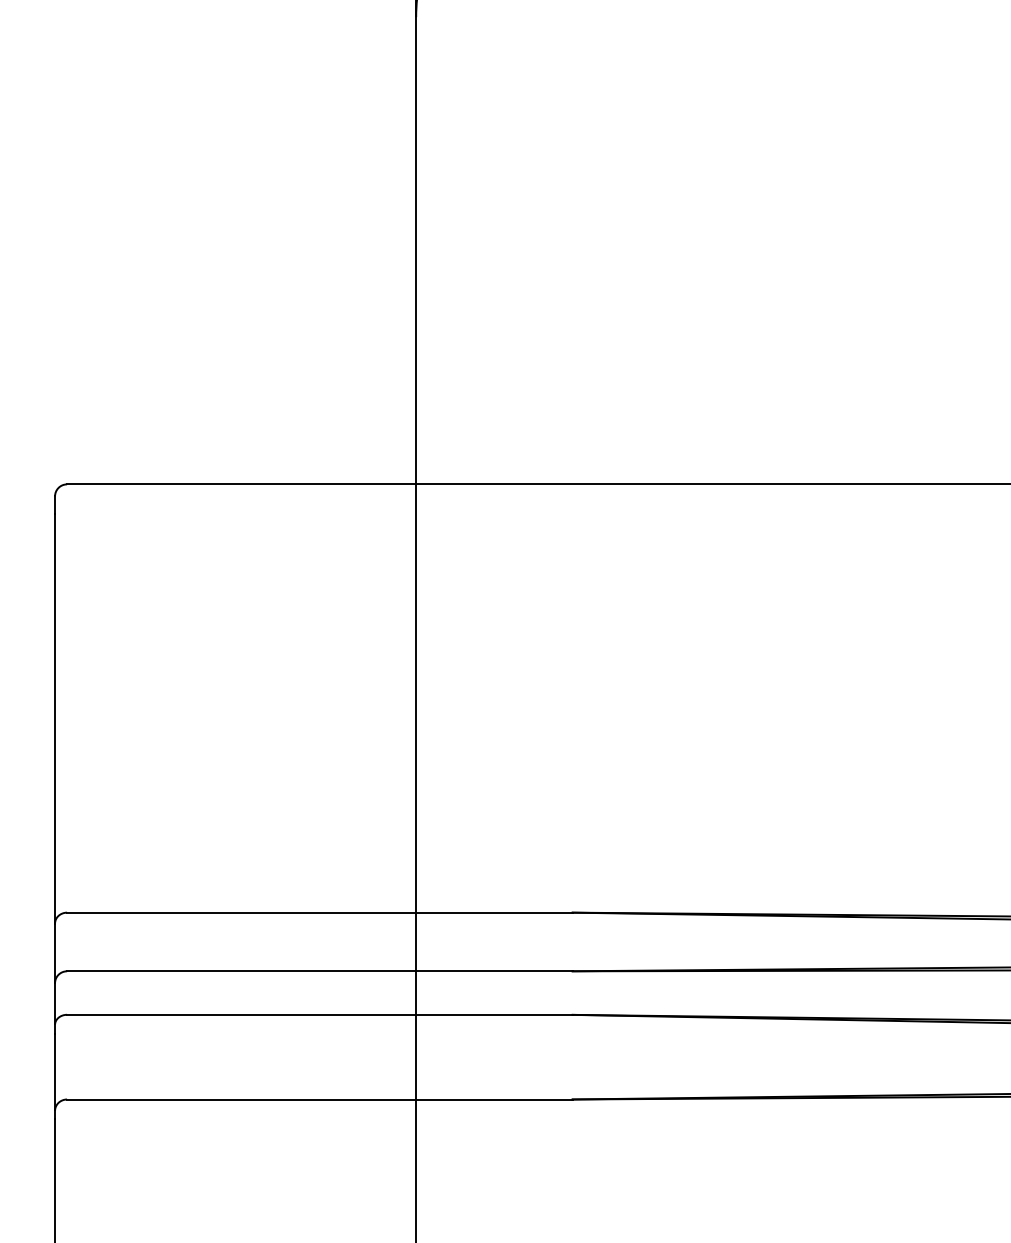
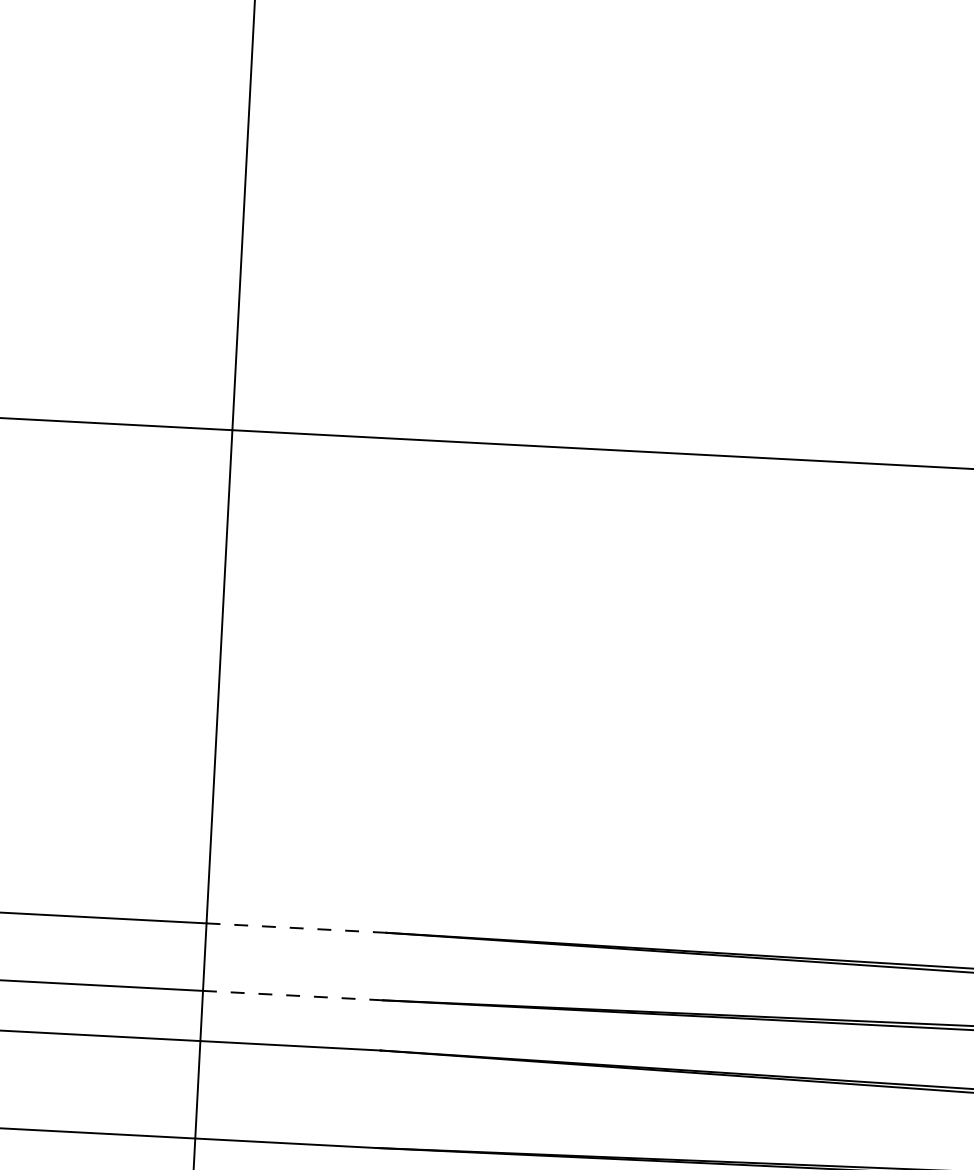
line: (494, 912) -> (296, 927), solid -> dashed
line: (493, 971) -> (292, 995), solid -> dashed

